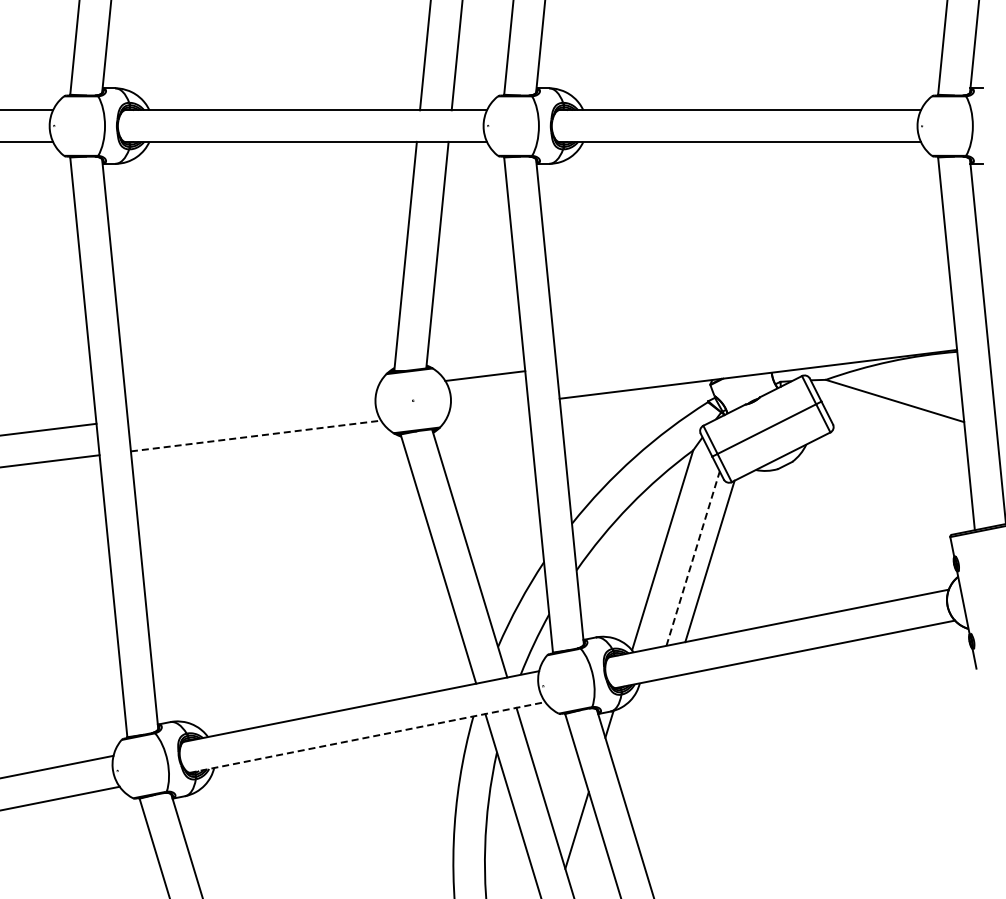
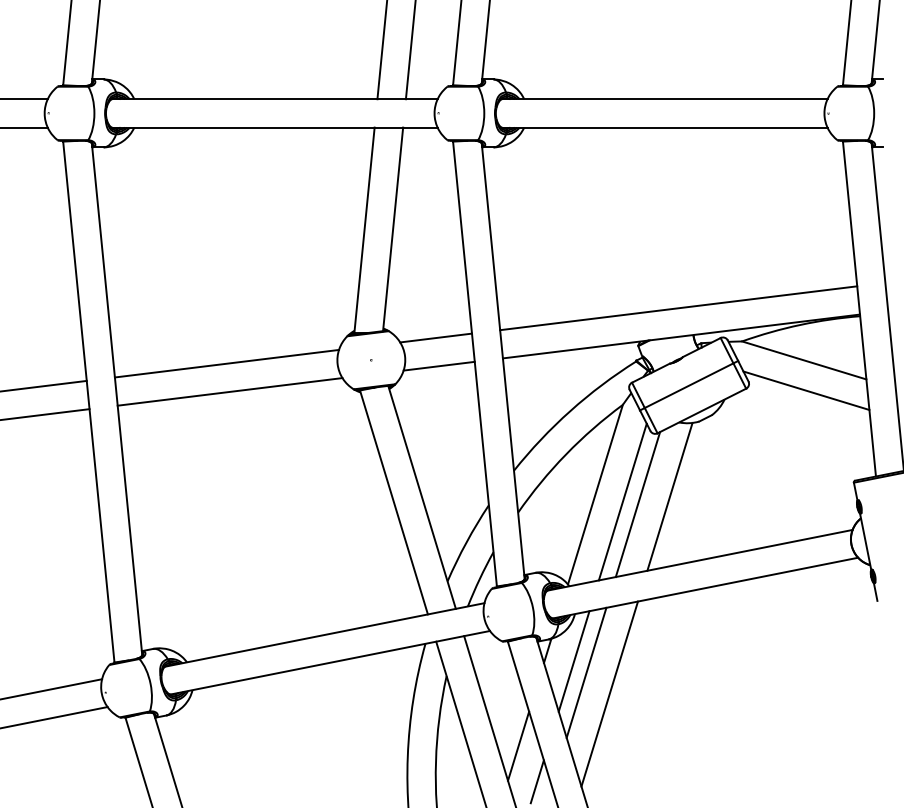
line: (755, 342) -> (678, 307), added
line: (252, 404) -> (226, 363), added
line: (488, 407) -> (438, 366), added
line: (897, 434) -> (806, 390), added
line: (256, 435) -> (230, 391), dashed -> solid
line: (745, 552) -> (669, 496), added
line: (693, 558) -> (623, 501), dashed -> solid
line: (638, 735) -> (573, 660), added
line: (368, 737) -> (331, 662), dashed -> solid
line: (652, 748) -> (586, 672), added
line: (678, 772) -> (609, 694), added
line: (597, 869) -> (536, 781), added

